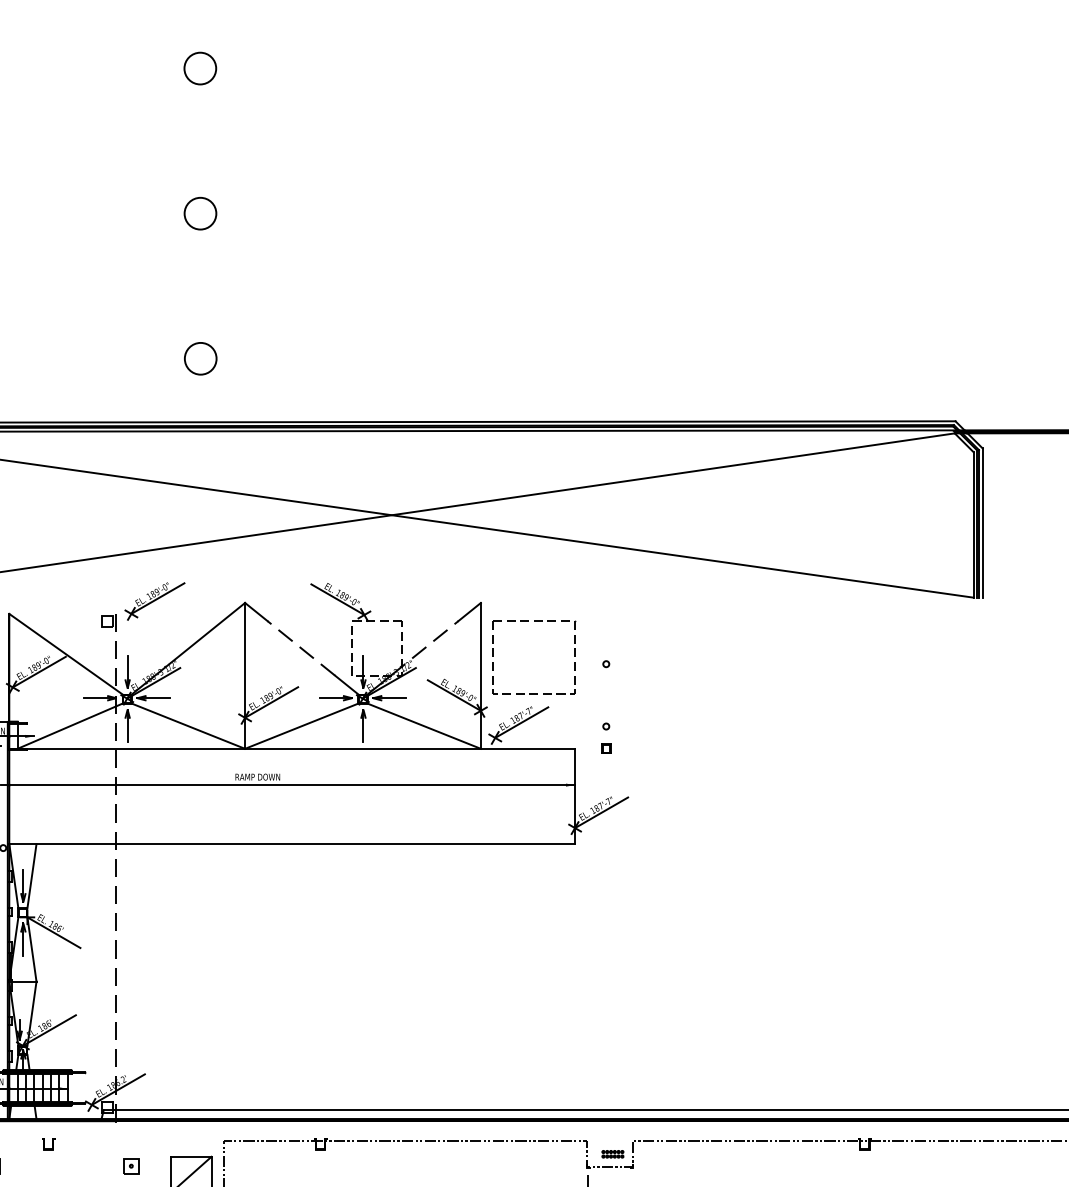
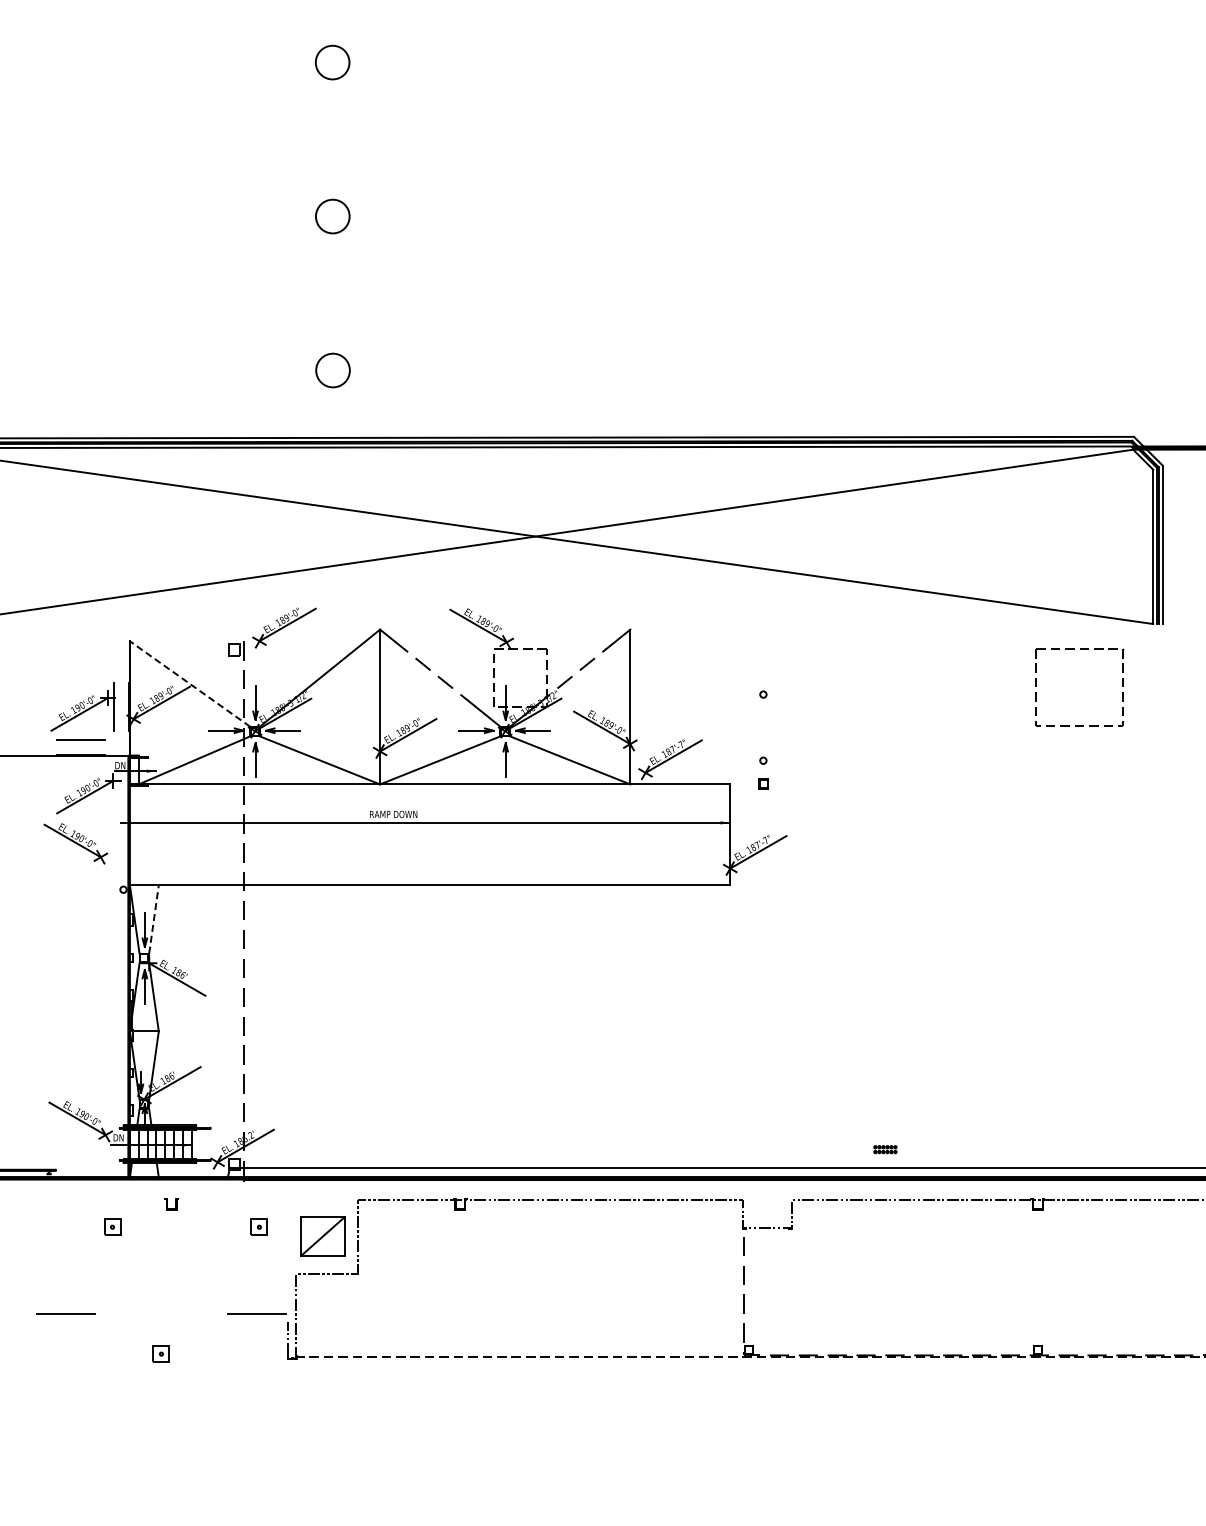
line: (66, 654) -> (190, 684), solid -> dashed
part: (533, 693) -> (1079, 725), moved
line: (32, 876) -> (154, 919), solid -> dashed
part: (612, 1154) -> (885, 1149), moved

